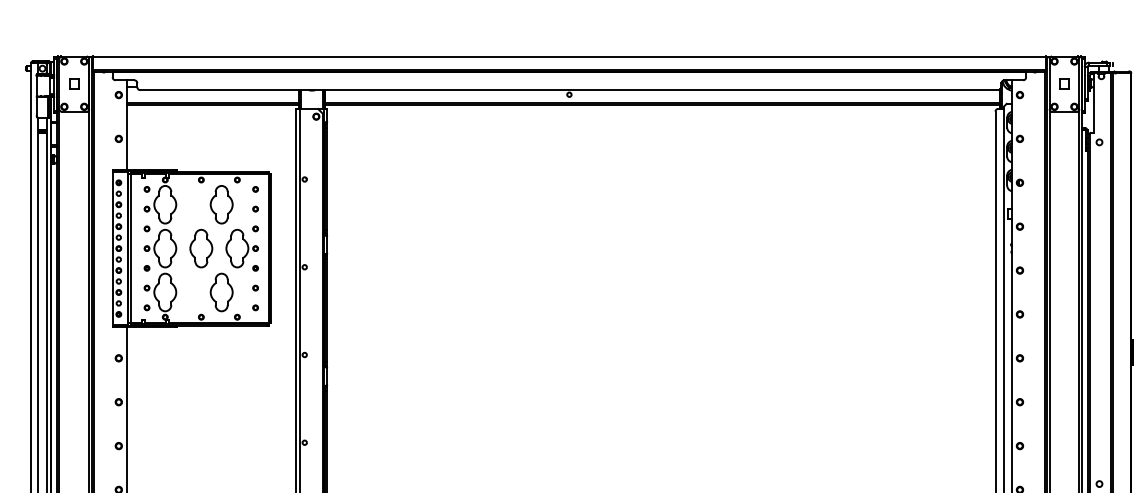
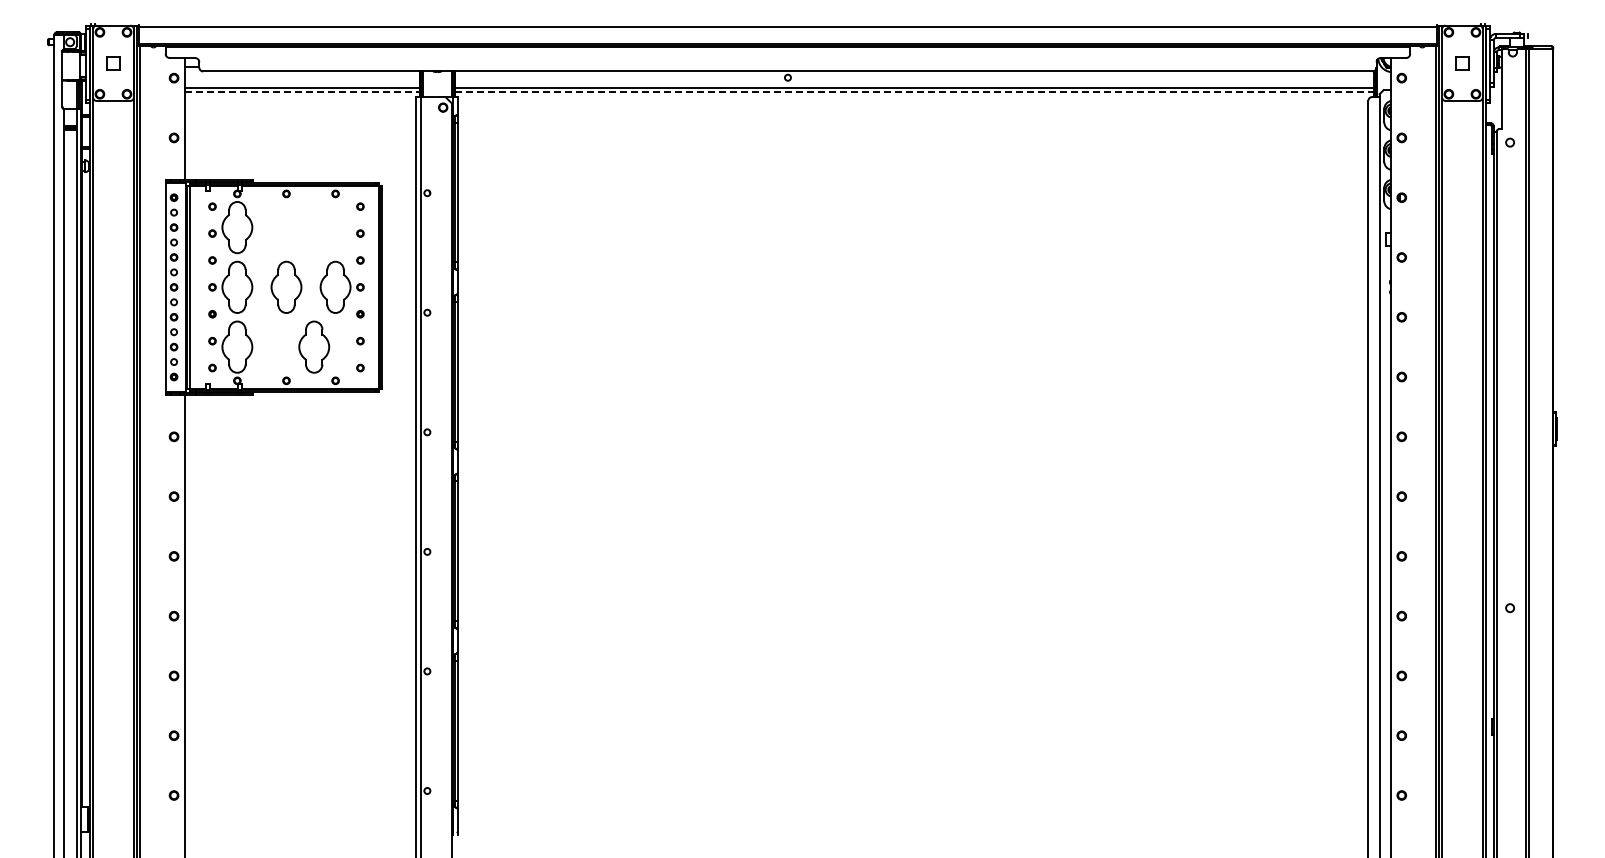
line: (213, 105) -> (302, 92), solid -> dashed
line: (662, 105) -> (914, 92), solid -> dashed
part: (221, 204) -> (314, 227), removed

